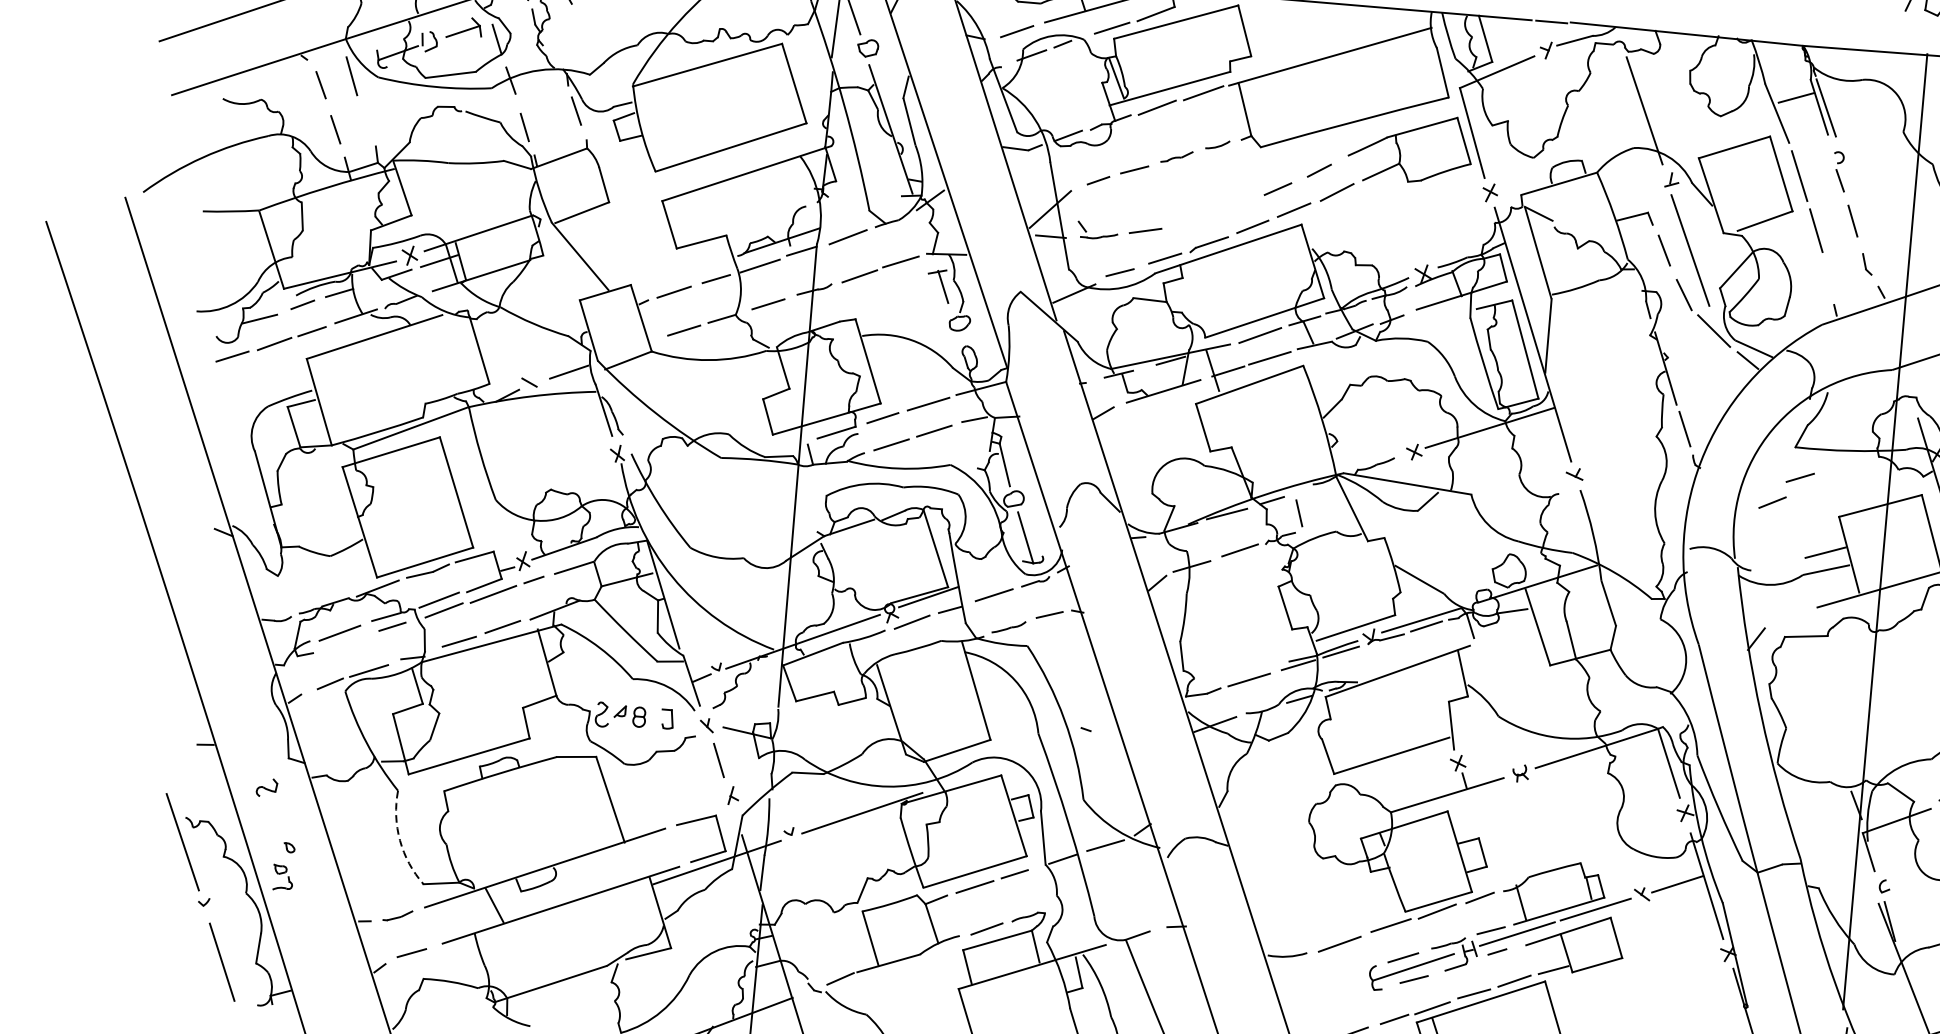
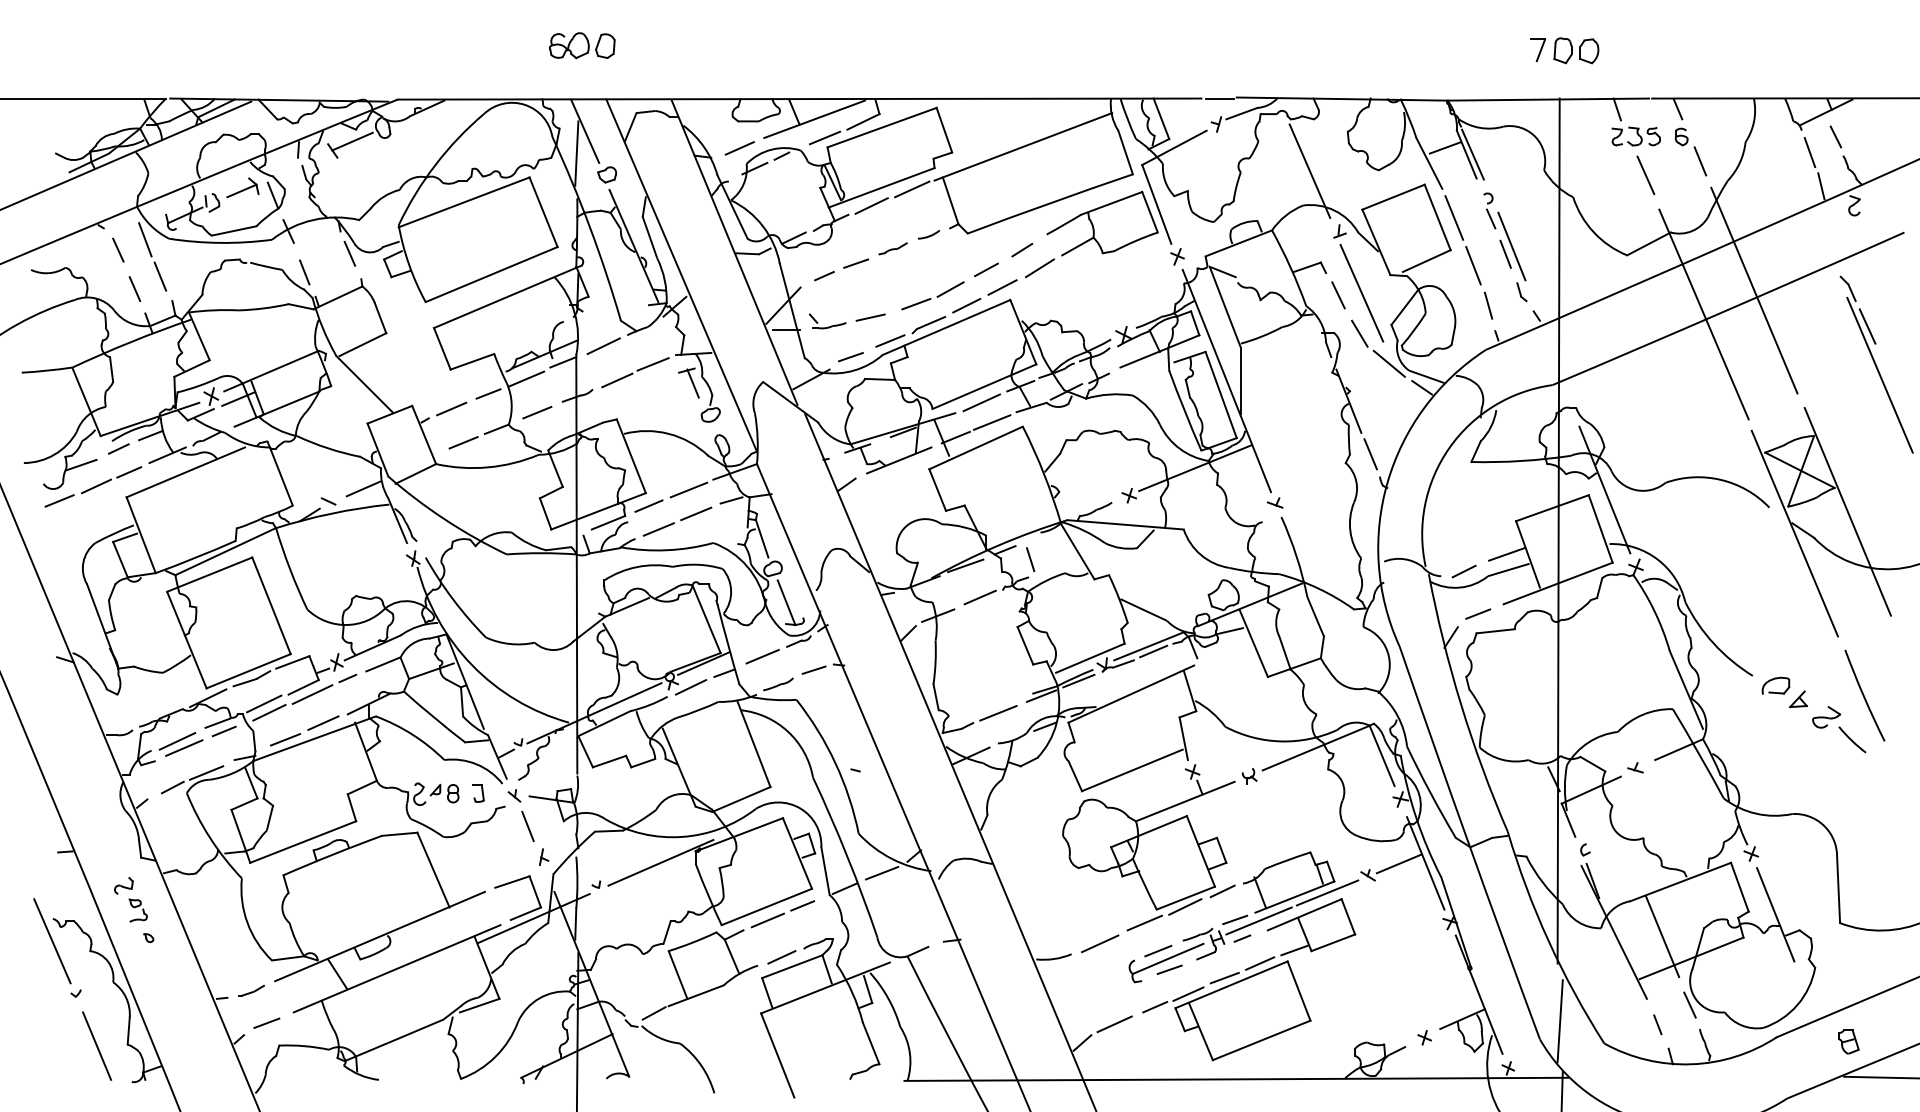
line: (365, 118) -> (160, 276), added
part: (1215, 212) -> (932, 295), added
line: (1860, 213) -> (1511, 246), added
line: (1829, 276) -> (1488, 305), added
line: (1800, 477) -> (1478, 613), moved
line: (1771, 502) -> (1463, 571), moved
line: (347, 640) -> (184, 747), added
arc: (400, 839) -> (247, 922), dashed -> solid
part: (282, 877) -> (137, 910), moved

